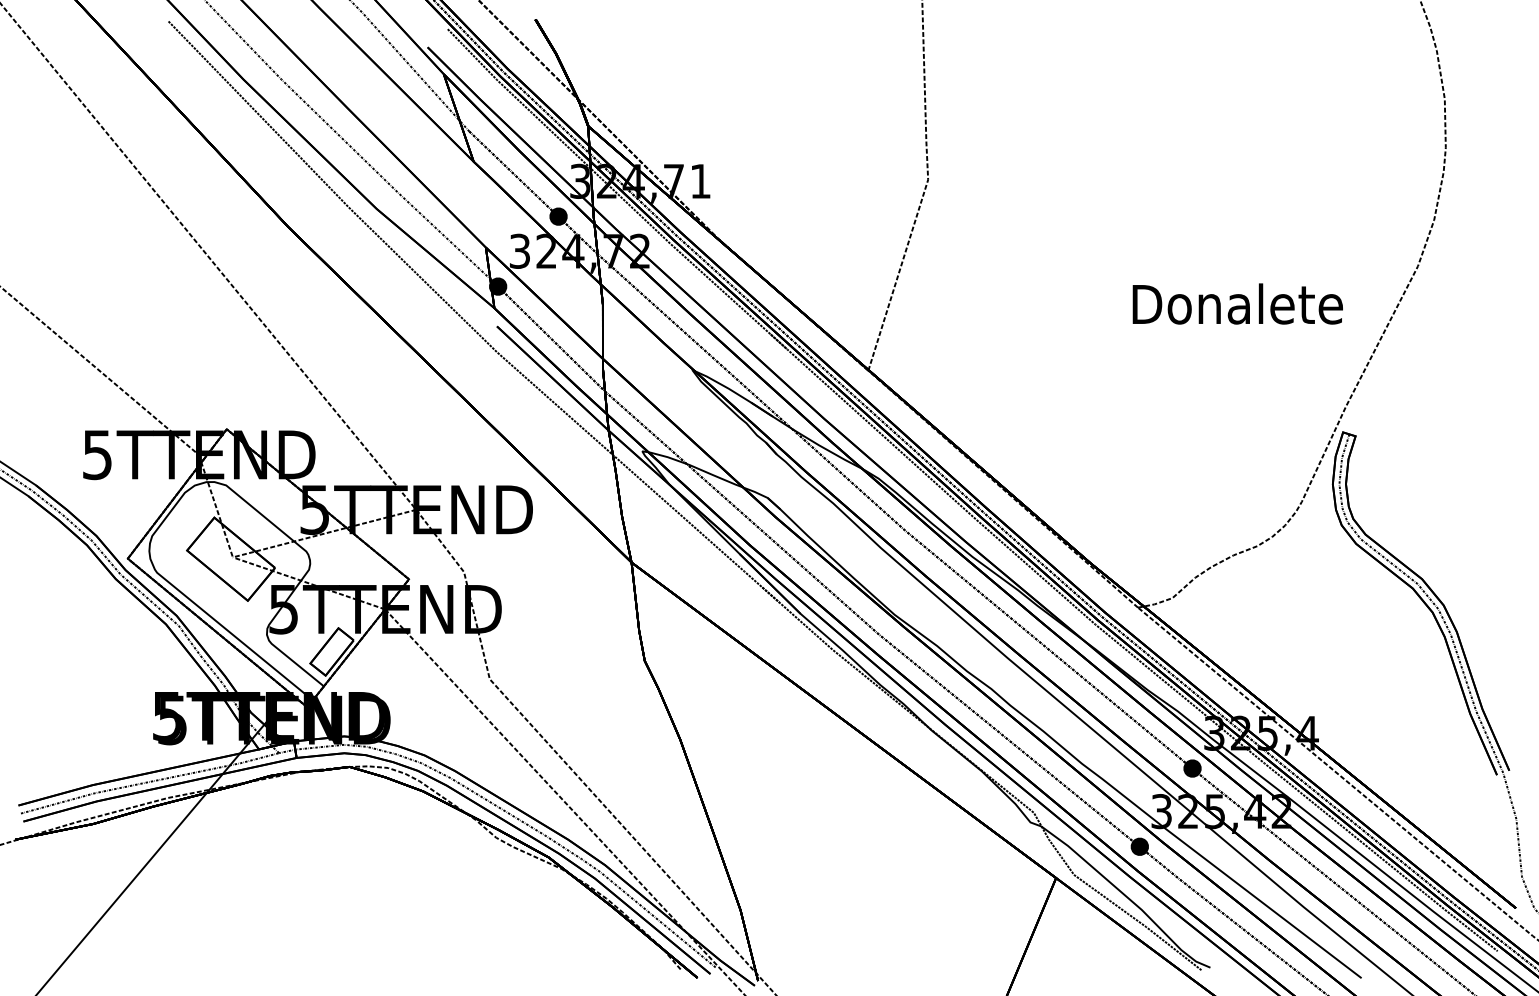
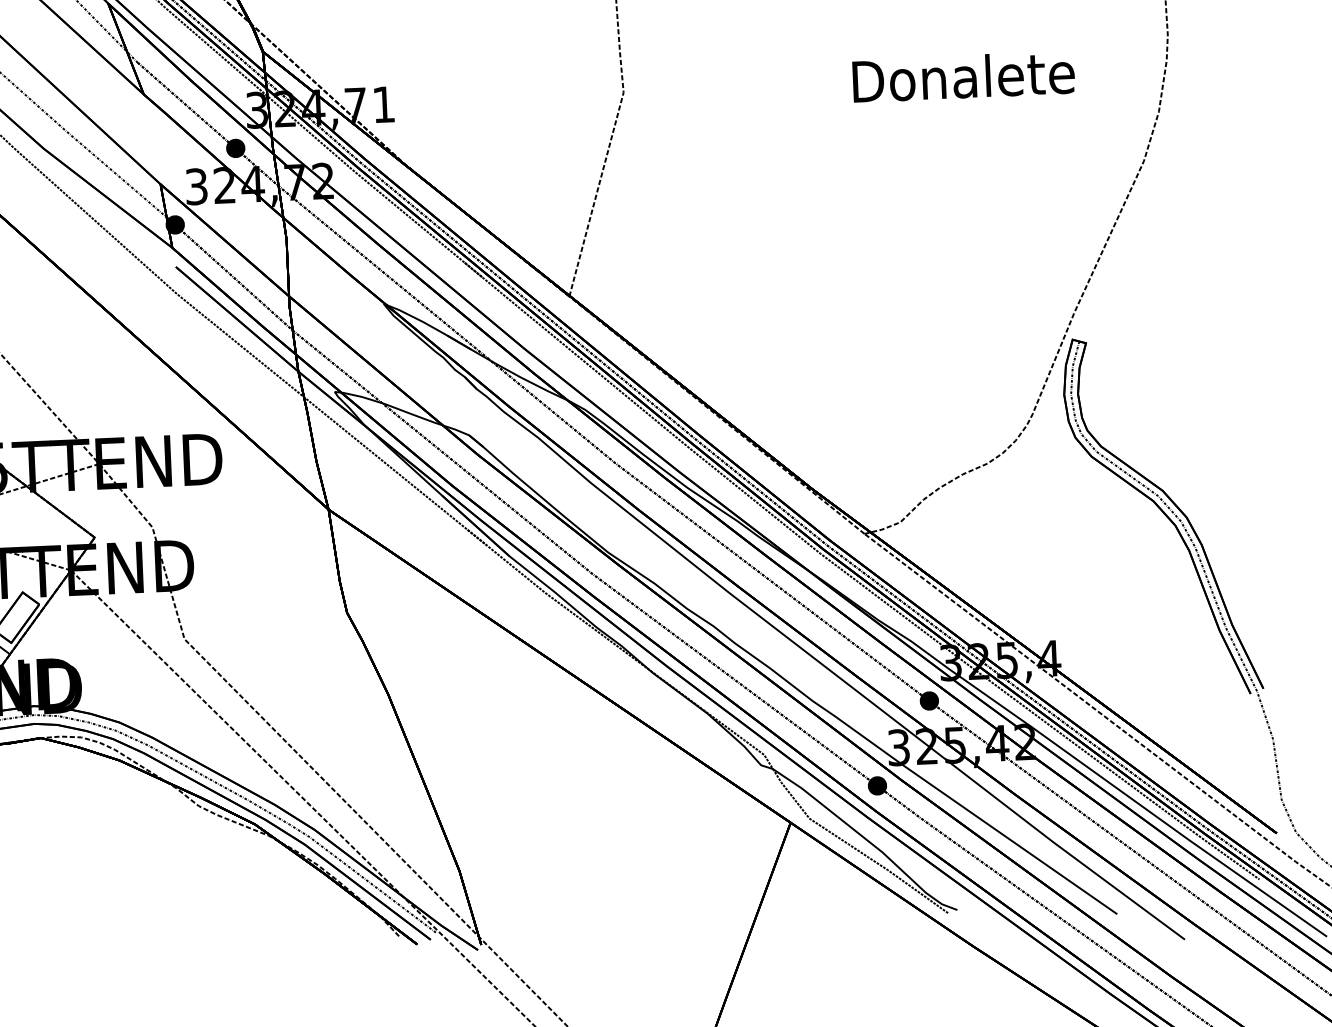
text: (1237, 303) -> (963, 76), moved

